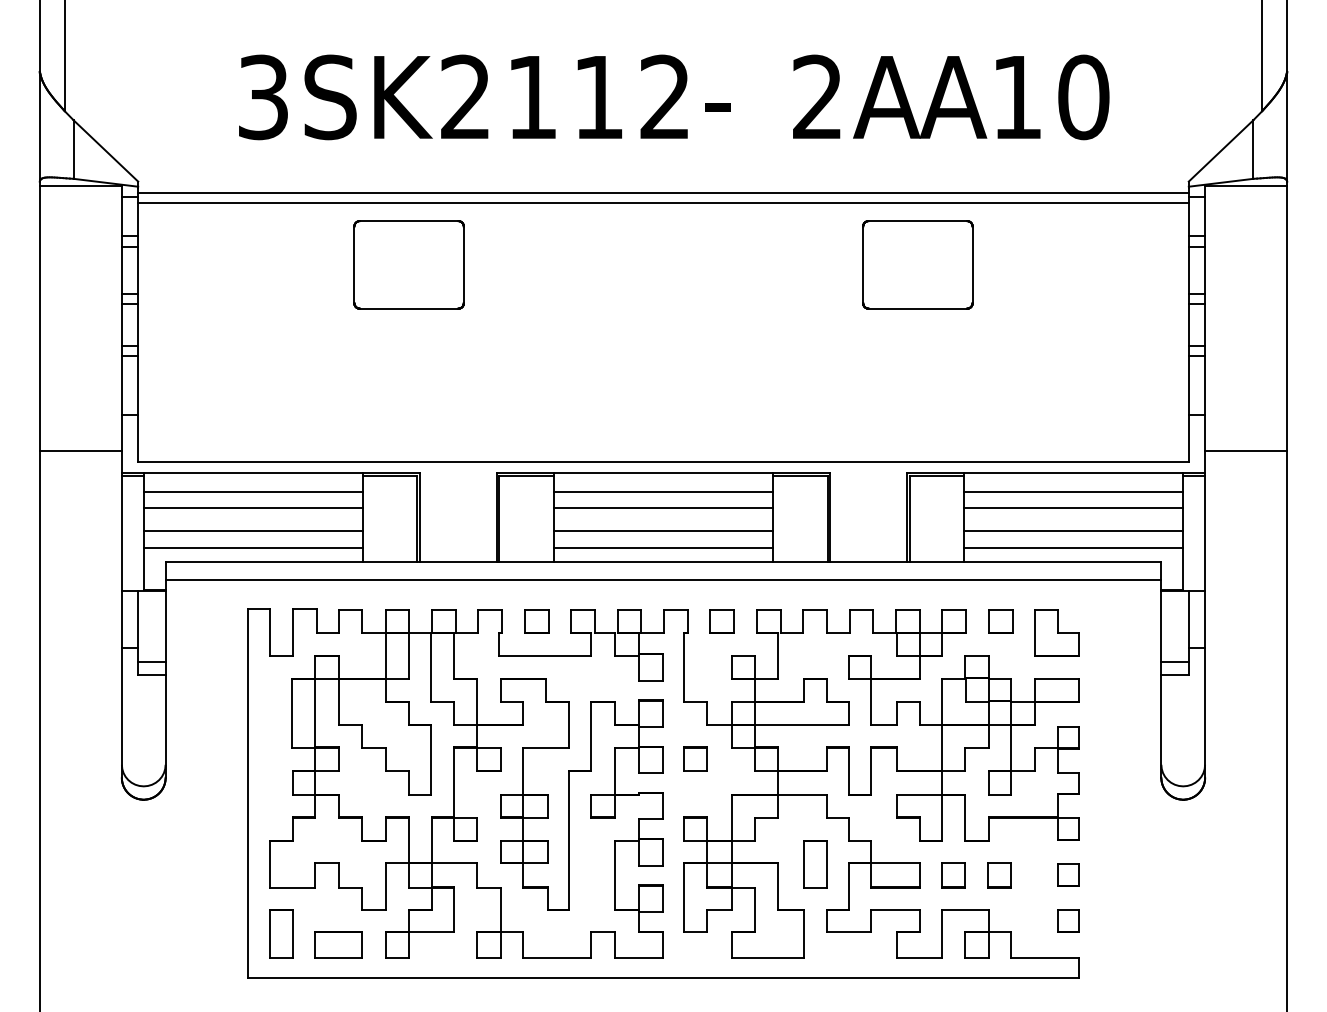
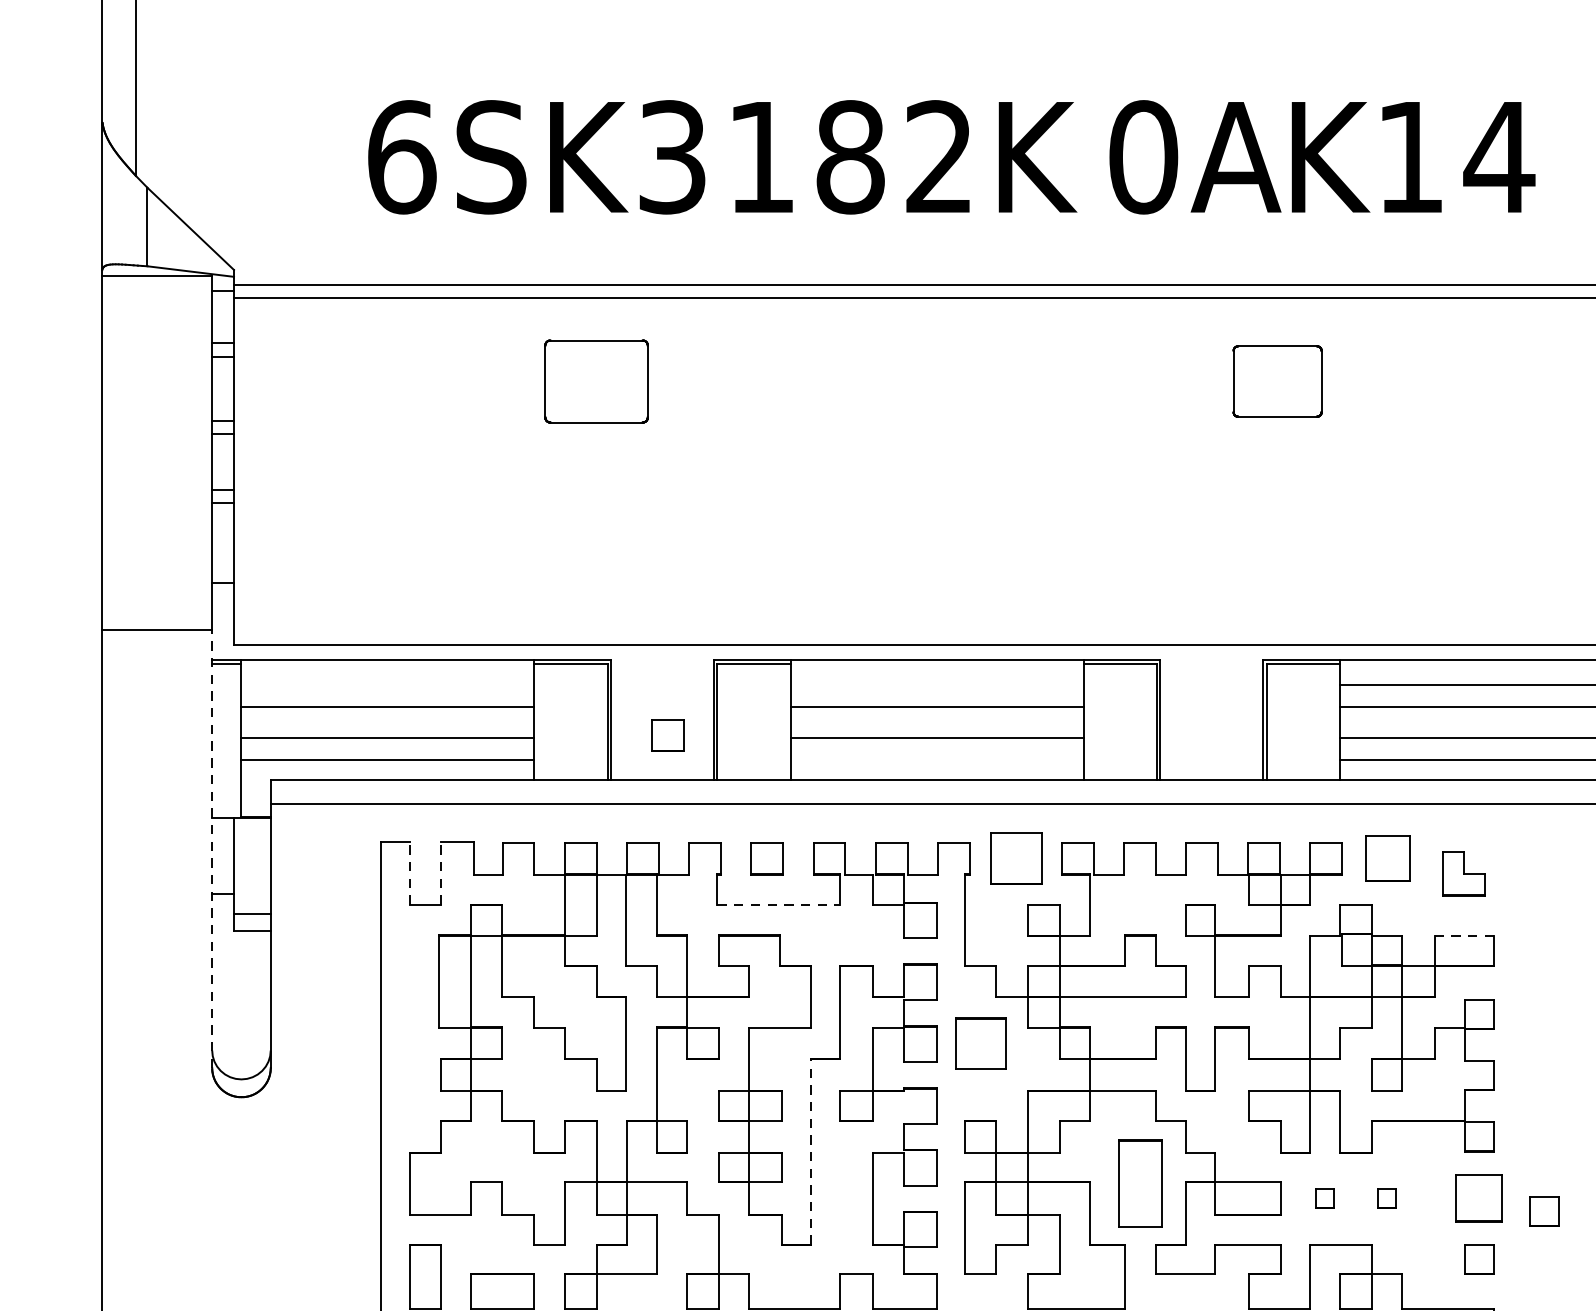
text: (263, 97) -> (401, 157), 3 -> 6
text: (465, 97) -> (672, 157), 2 -> 3
text: (598, 97) -> (850, 157), 1 -> 8
text: (736, 97) -> (1034, 157), - -> K
text: (817, 97) -> (1143, 157), 2 -> 0
text: (952, 97) -> (1323, 157), A -> K
text: (1083, 97) -> (1499, 157), 0 -> 4
part: (408, 264) -> (595, 380), size x0.7
part: (917, 264) -> (1277, 380), size x0.6
line: (252, 491) -> (387, 684), removed
line: (663, 491) -> (937, 684), removed
part: (462, 529) -> (668, 735), added
line: (663, 547) -> (937, 759), removed
line: (121, 614) -> (211, 849), solid -> dashed
part: (721, 621) -> (1014, 858), size x1.6
part: (1000, 621) -> (1388, 858), size x1.4
line: (269, 631) -> (409, 872), solid -> dashed
line: (292, 631) -> (440, 872), solid -> dashed
part: (1056, 632) -> (1463, 873), size x0.7
line: (545, 655) -> (779, 904), solid -> dashed
line: (1057, 678) -> (1464, 935), solid -> dashed
part: (695, 758) -> (979, 1042), size x1.6
line: (569, 840) -> (811, 1151), solid -> dashed
part: (815, 864) -> (1140, 1183), size x1.4
part: (1068, 874) -> (1479, 1197), size x1.6
part: (953, 875) -> (1325, 1198), size x0.6
part: (999, 875) -> (1386, 1198), size x0.6
part: (1117, 884) -> (1544, 1210), added

